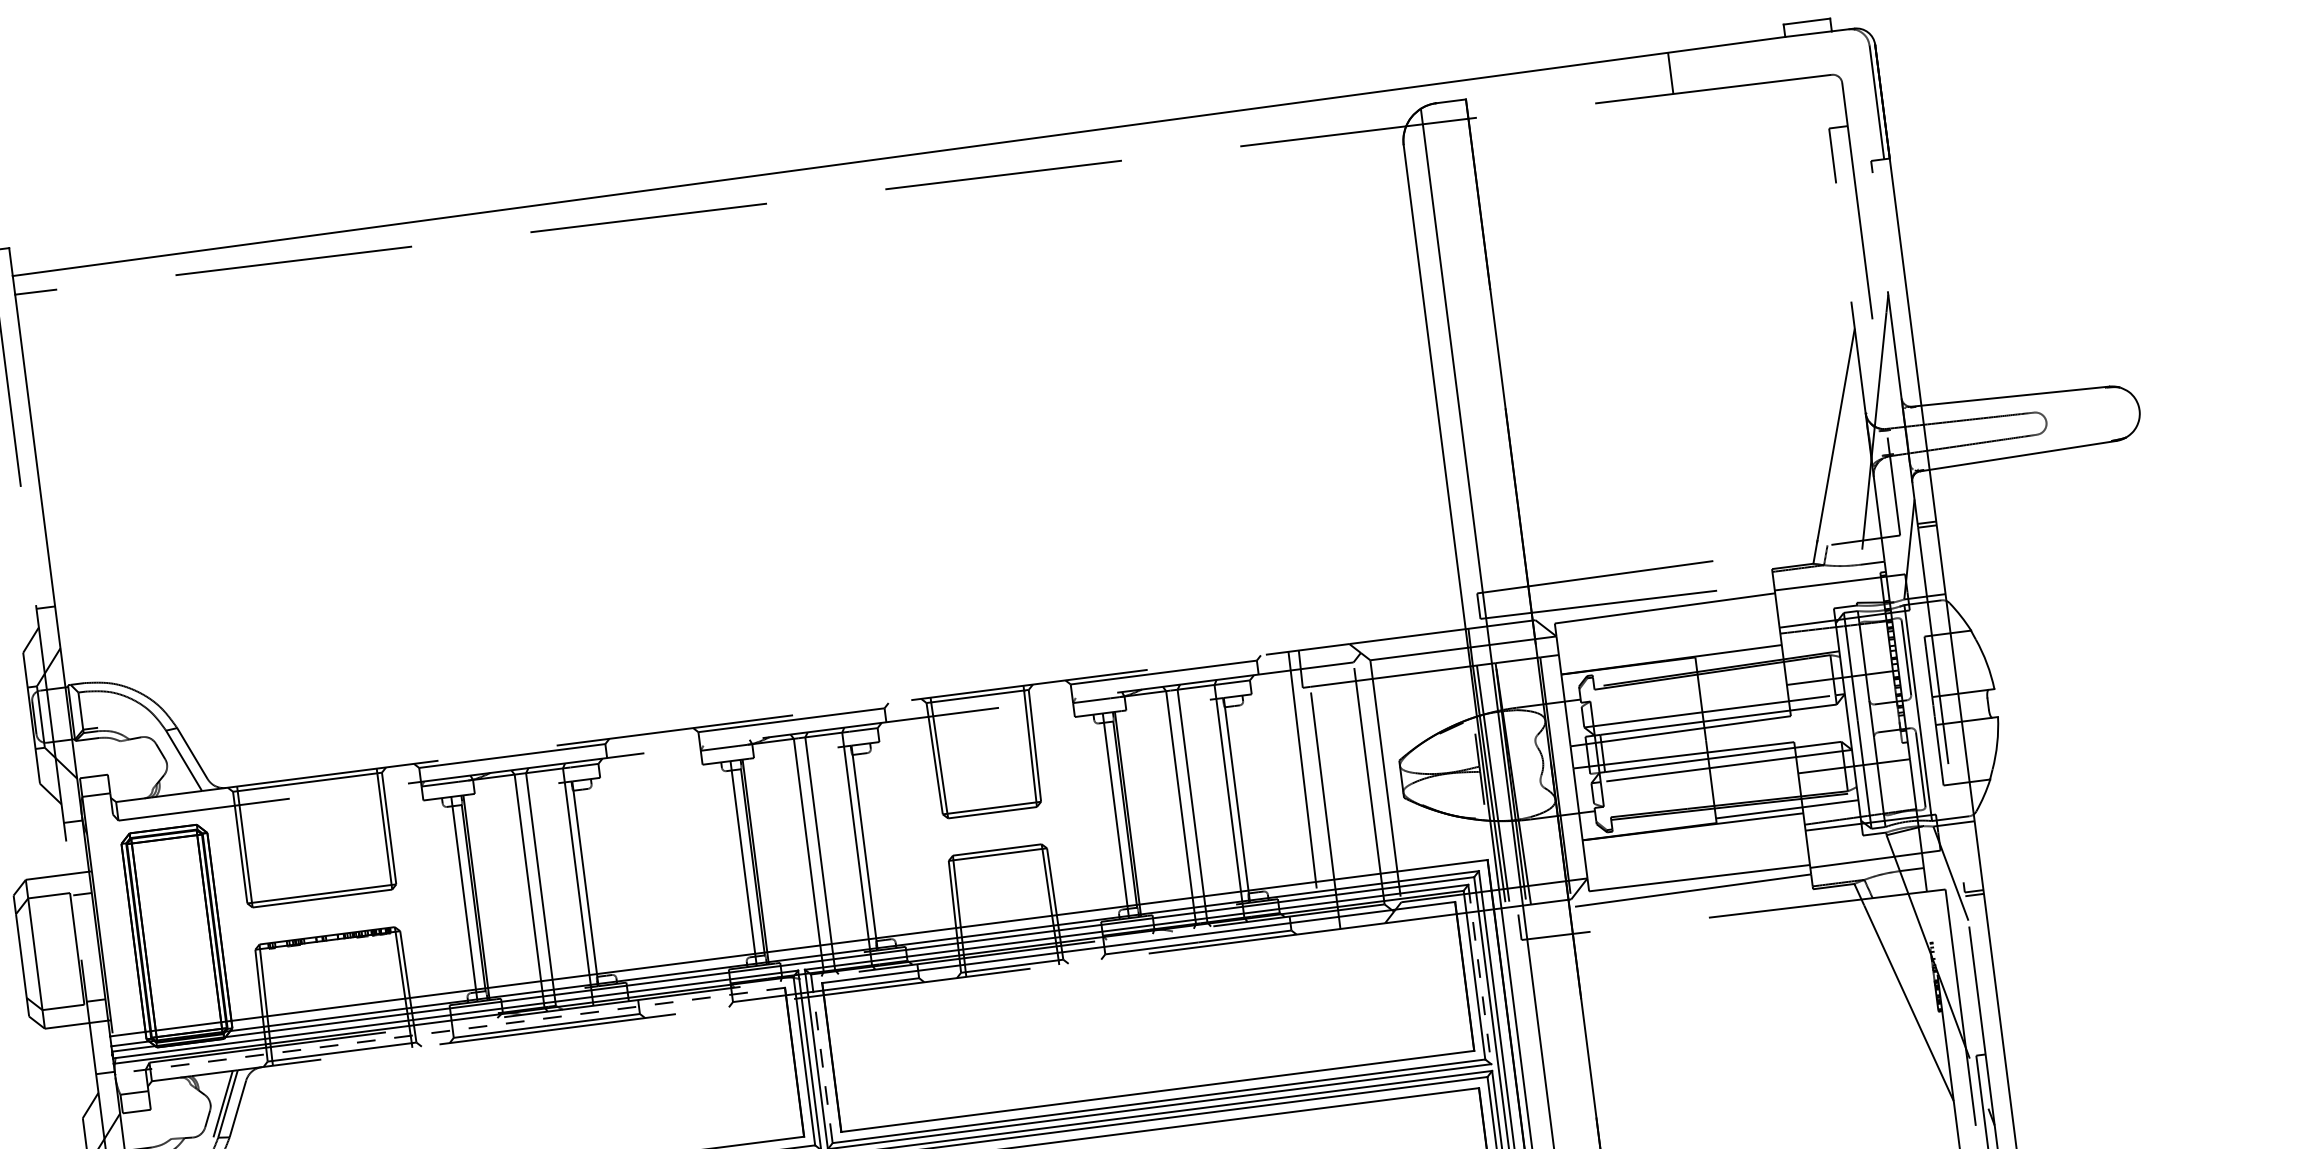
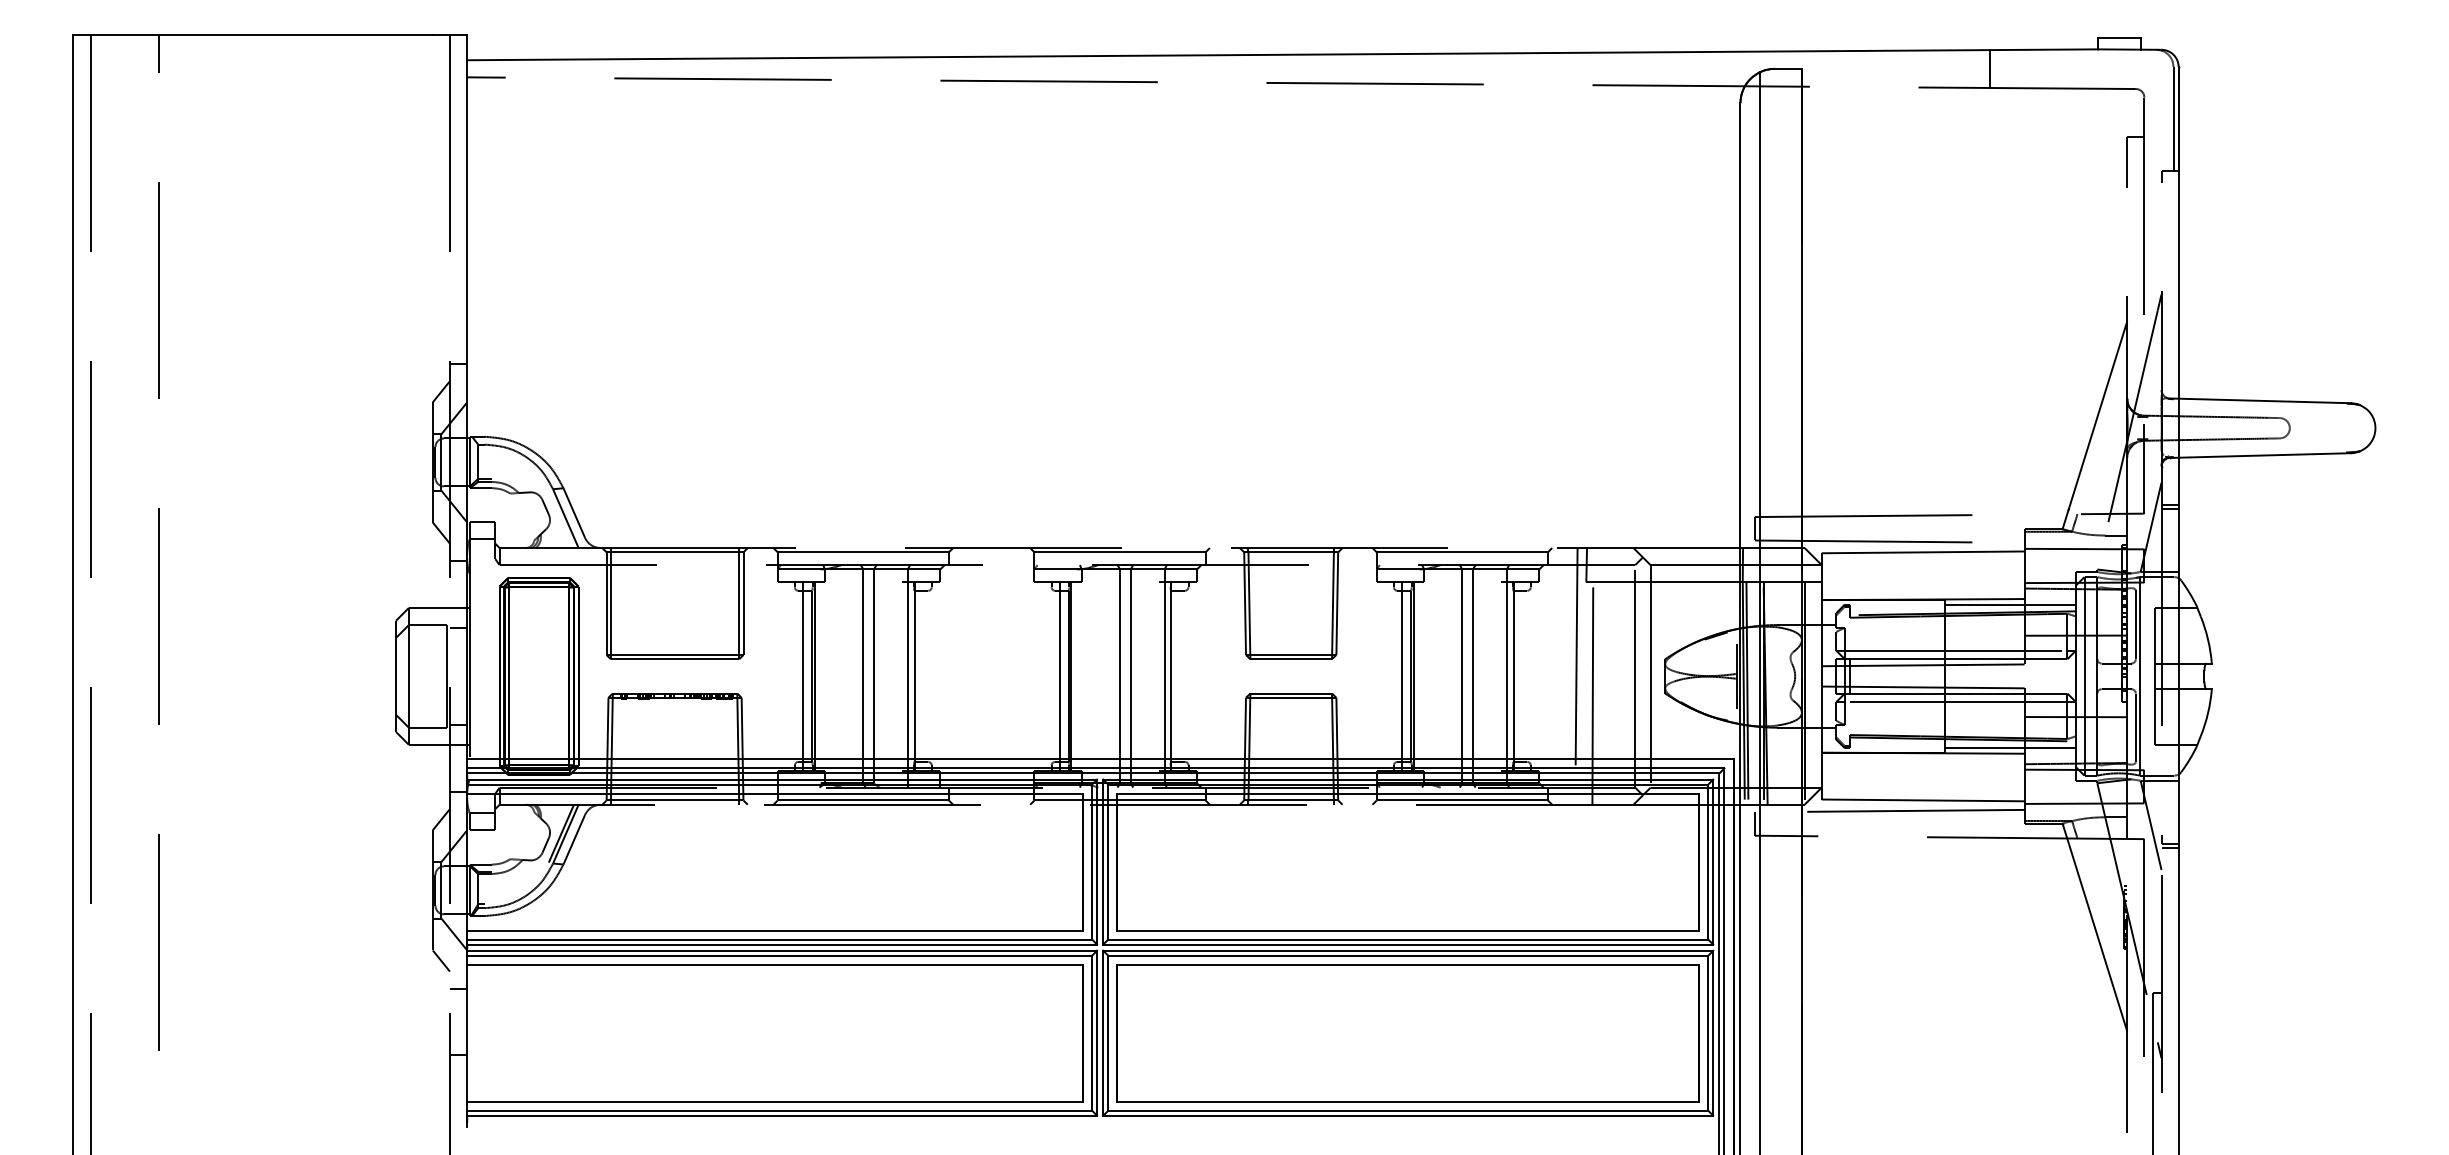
line: (1767, 652) -> (2010, 604), added
line: (1480, 974) -> (1713, 862), dashed -> solid
line: (449, 1030) -> (774, 793), dashed -> solid
line: (822, 1059) -> (1108, 862), dashed -> solid

